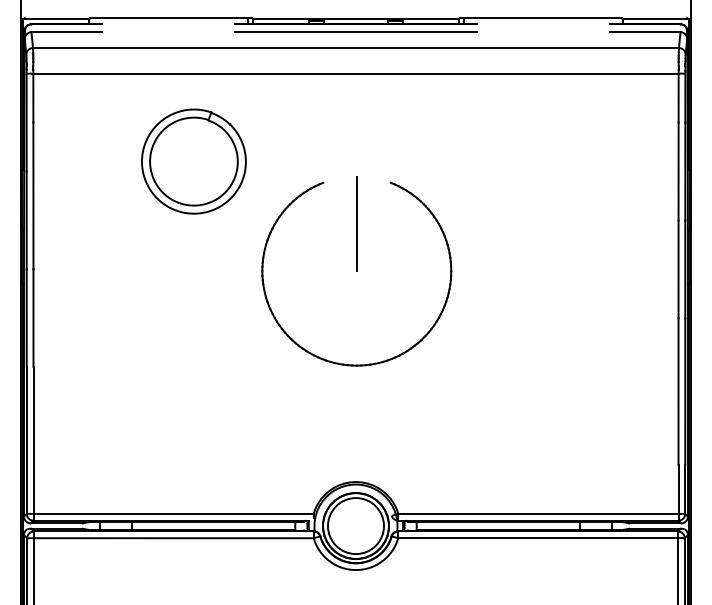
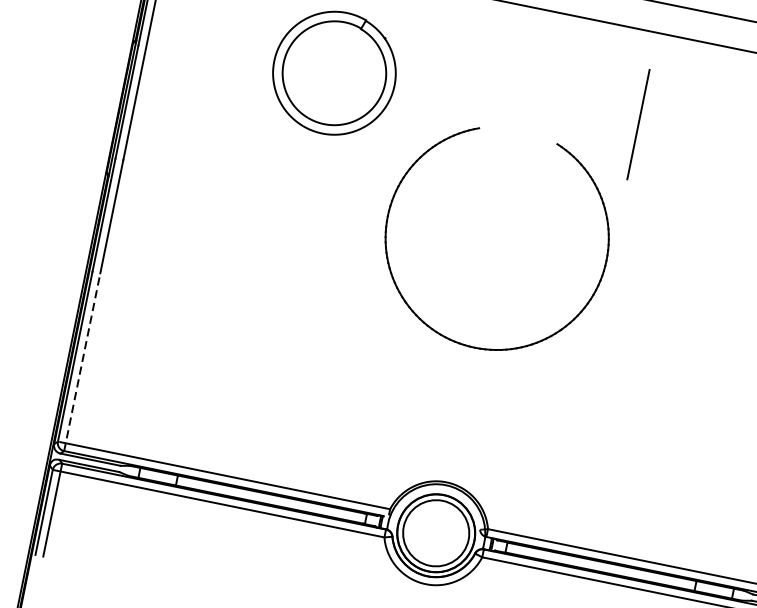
line: (356, 223) -> (638, 124), moved
line: (33, 443) -> (82, 361), solid -> dashed

